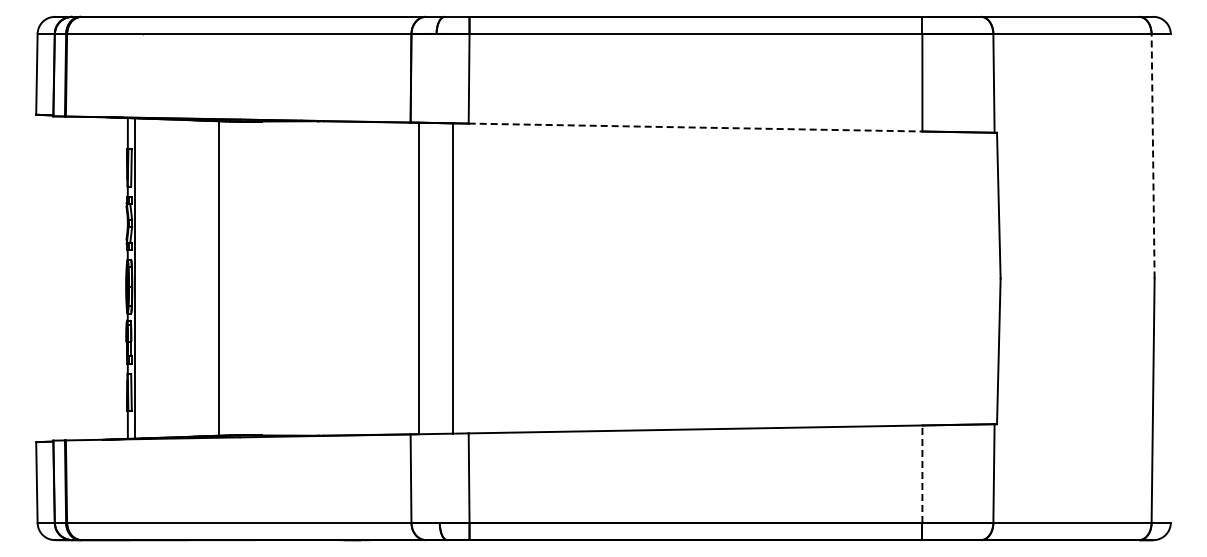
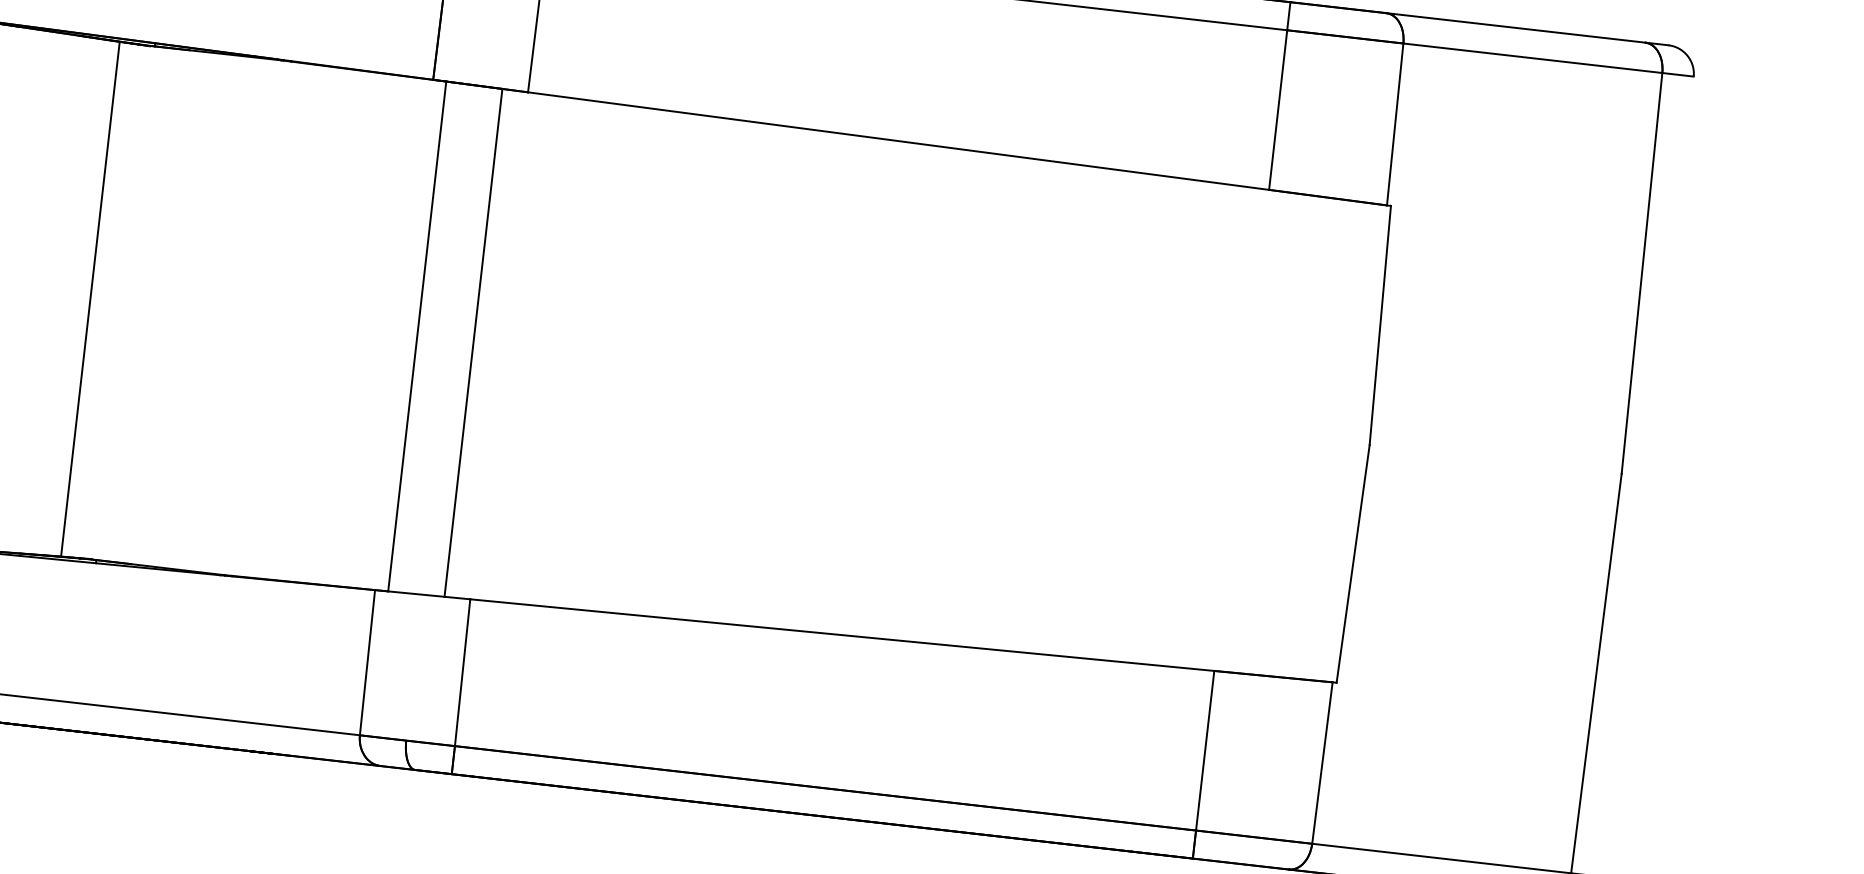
line: (695, 127) -> (898, 141), dashed -> solid
line: (1153, 155) -> (1642, 272), dashed -> solid
line: (922, 474) -> (1205, 751), dashed -> solid

